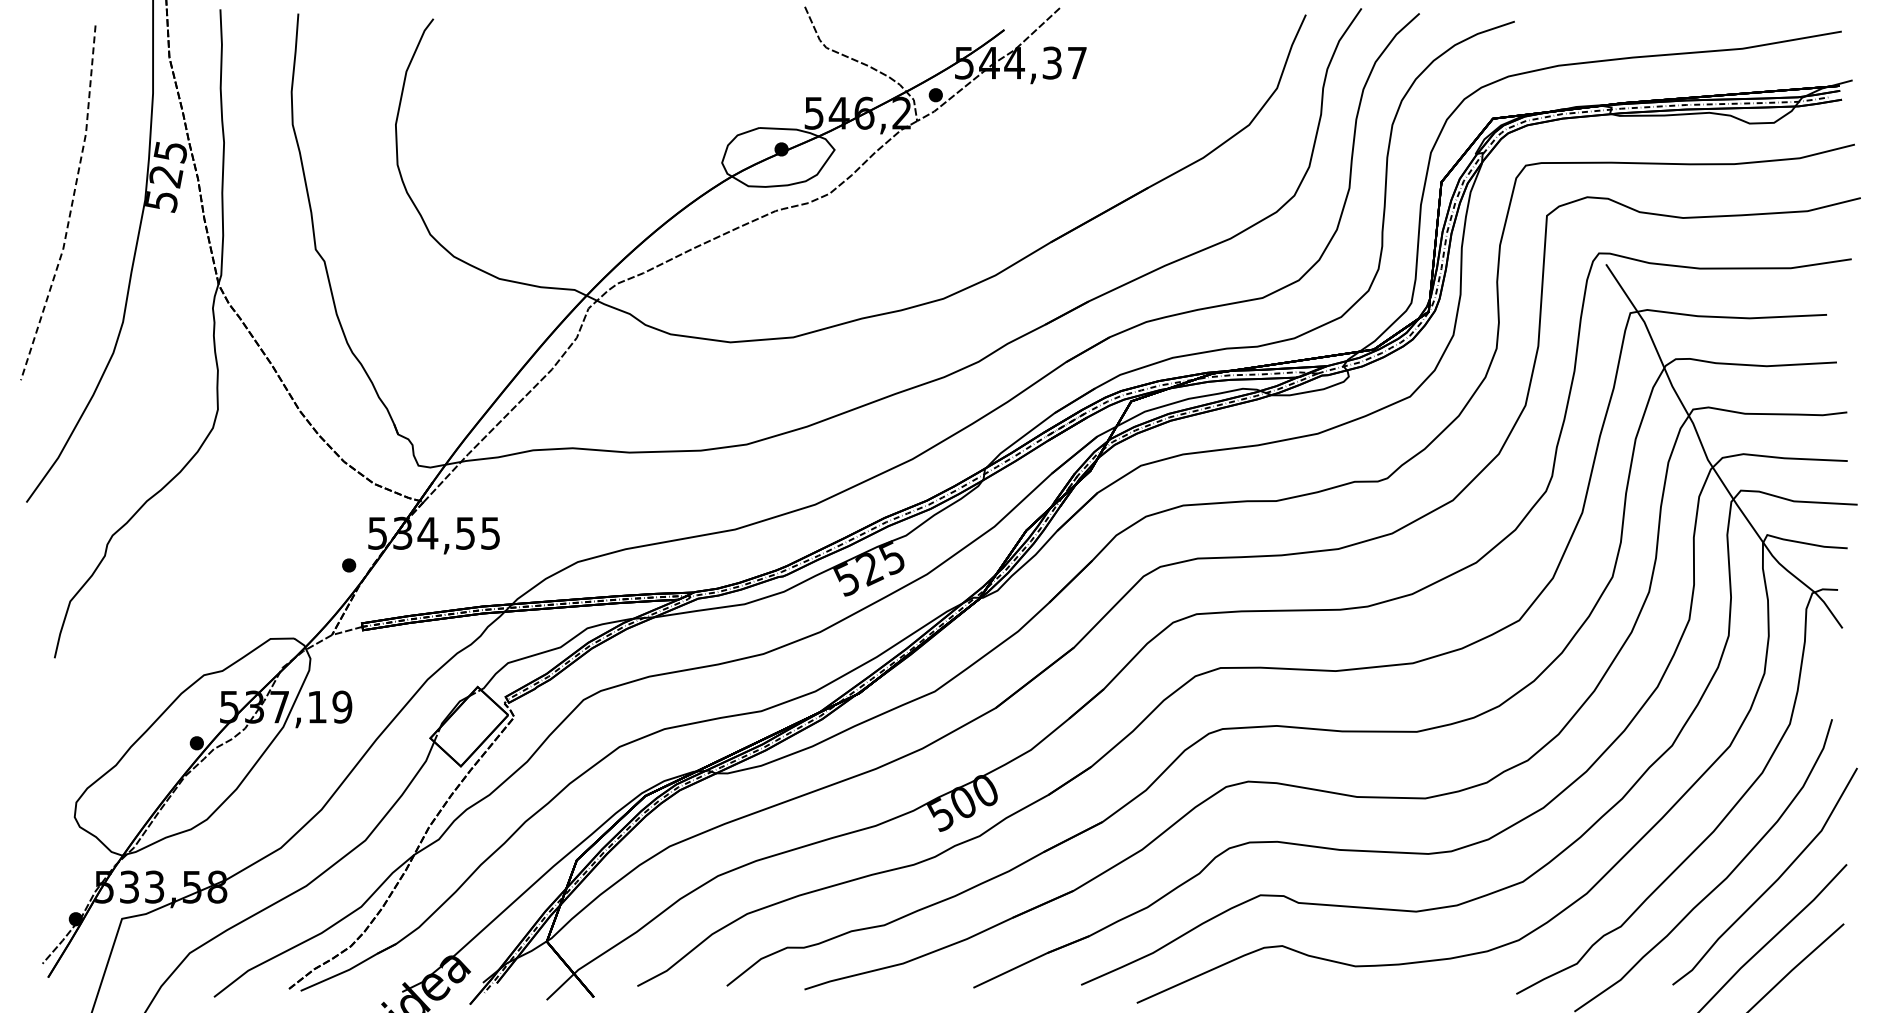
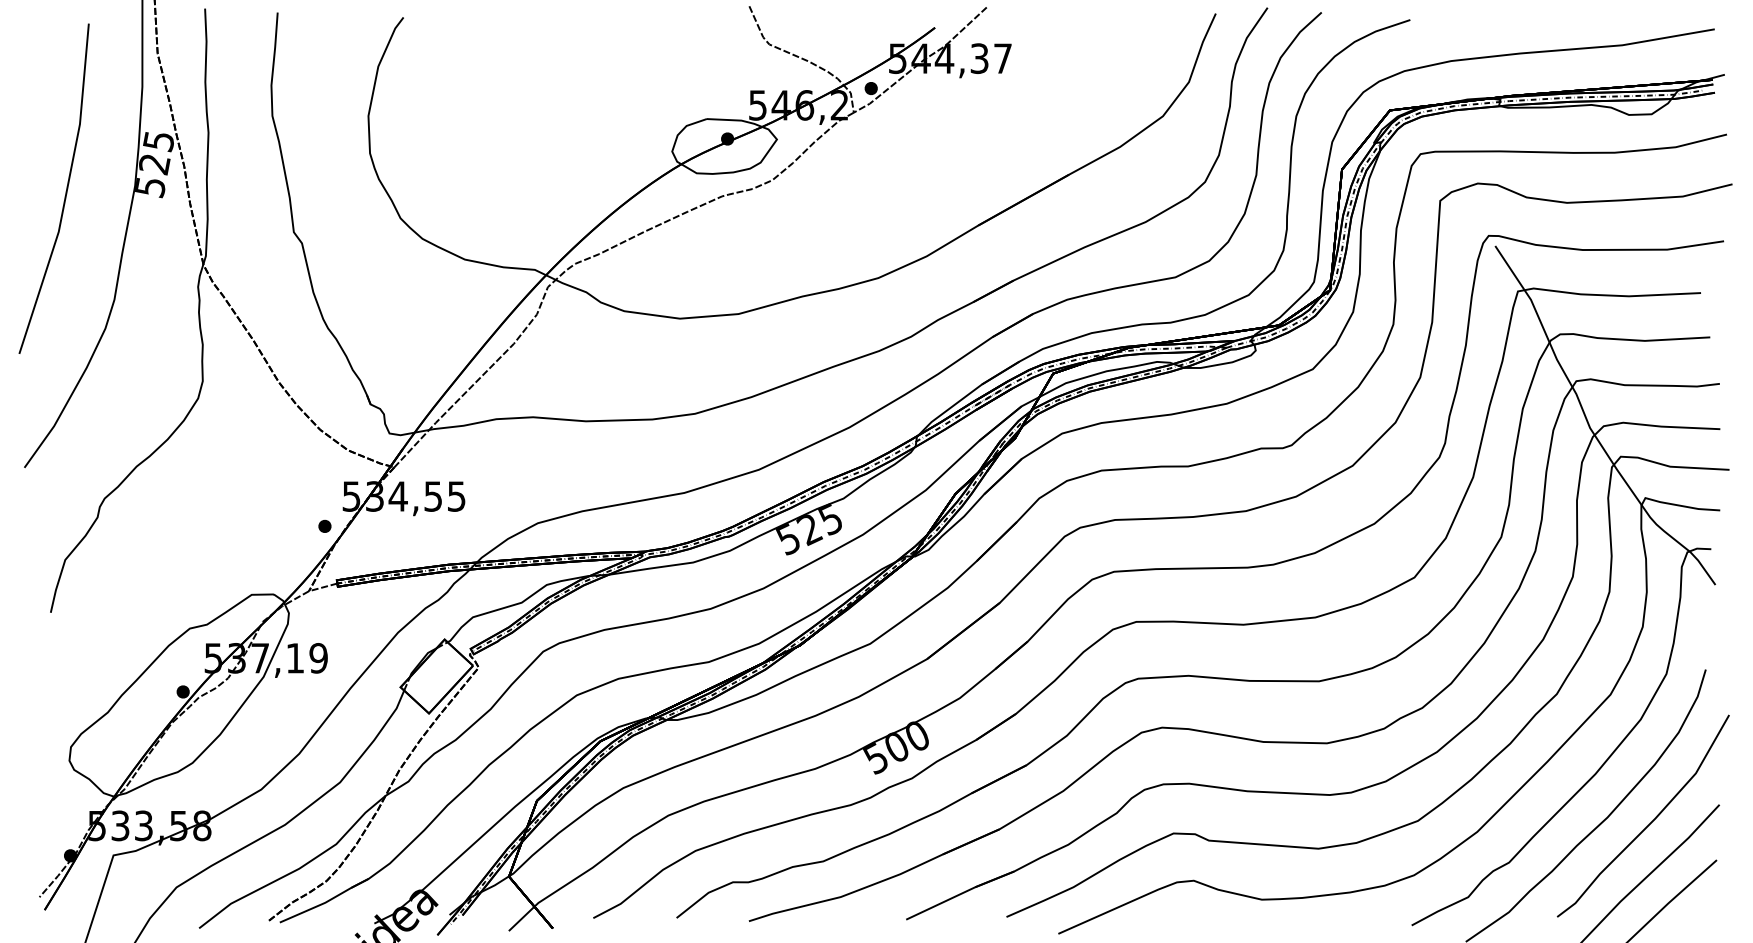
line: (71, 206) -> (66, 192), dashed -> solid

